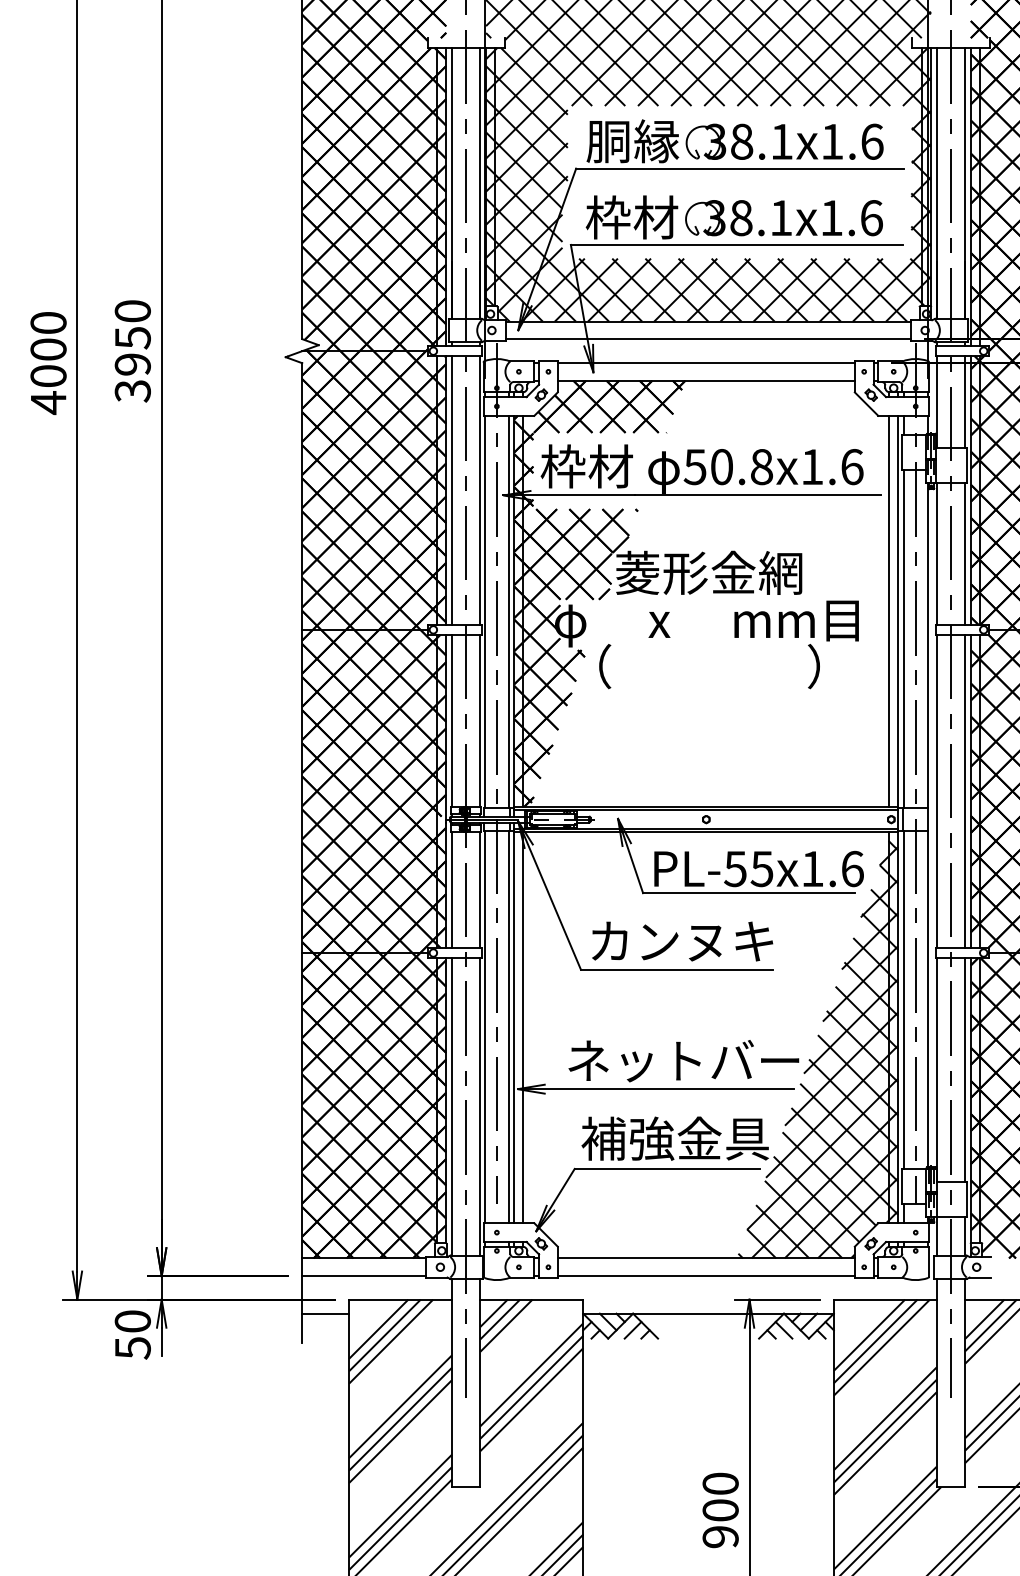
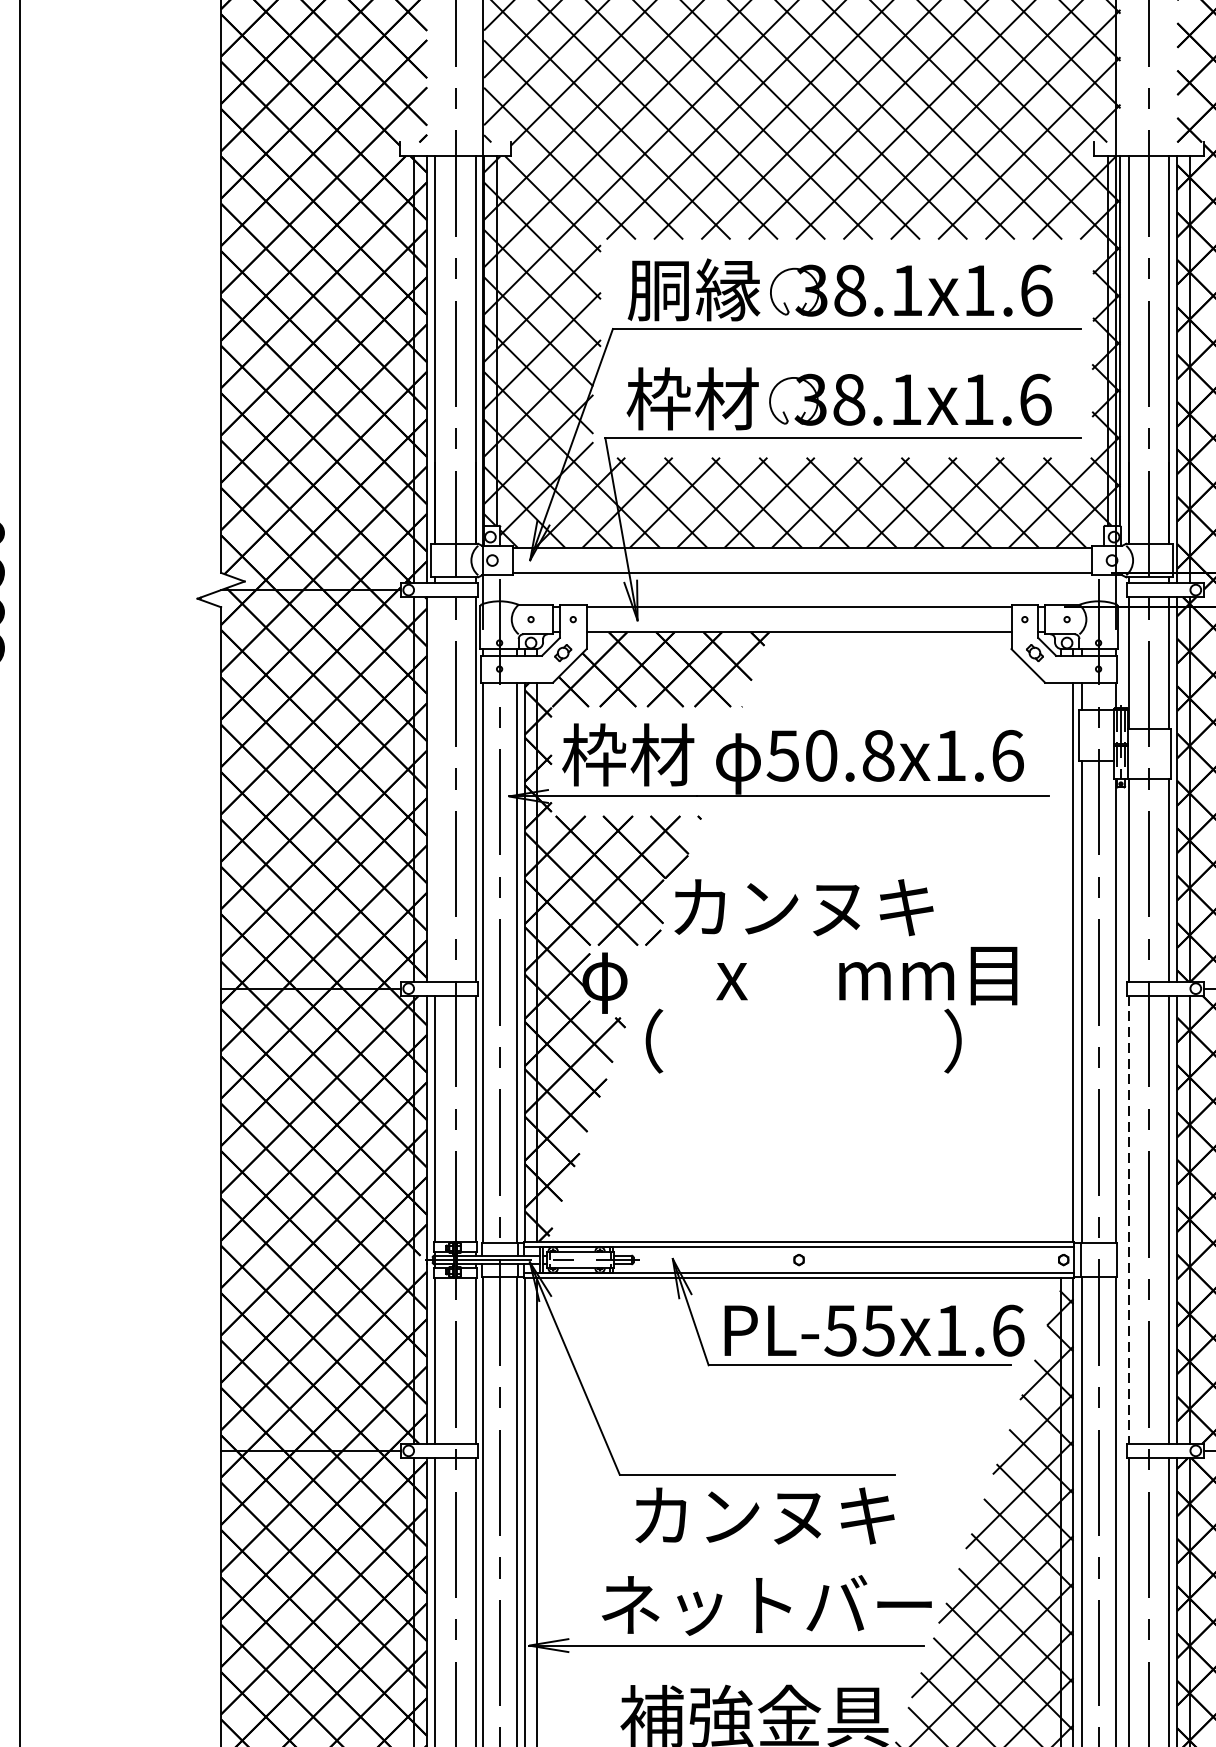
line: (452, 490) -> (436, 789), removed
text: (709, 572) -> (803, 906), 菱形金網 -> カンヌキ
line: (889, 610) -> (1061, 960), removed
line: (936, 791) -> (1128, 1219), solid -> dashed
text: (682, 941) -> (764, 1515), moved

